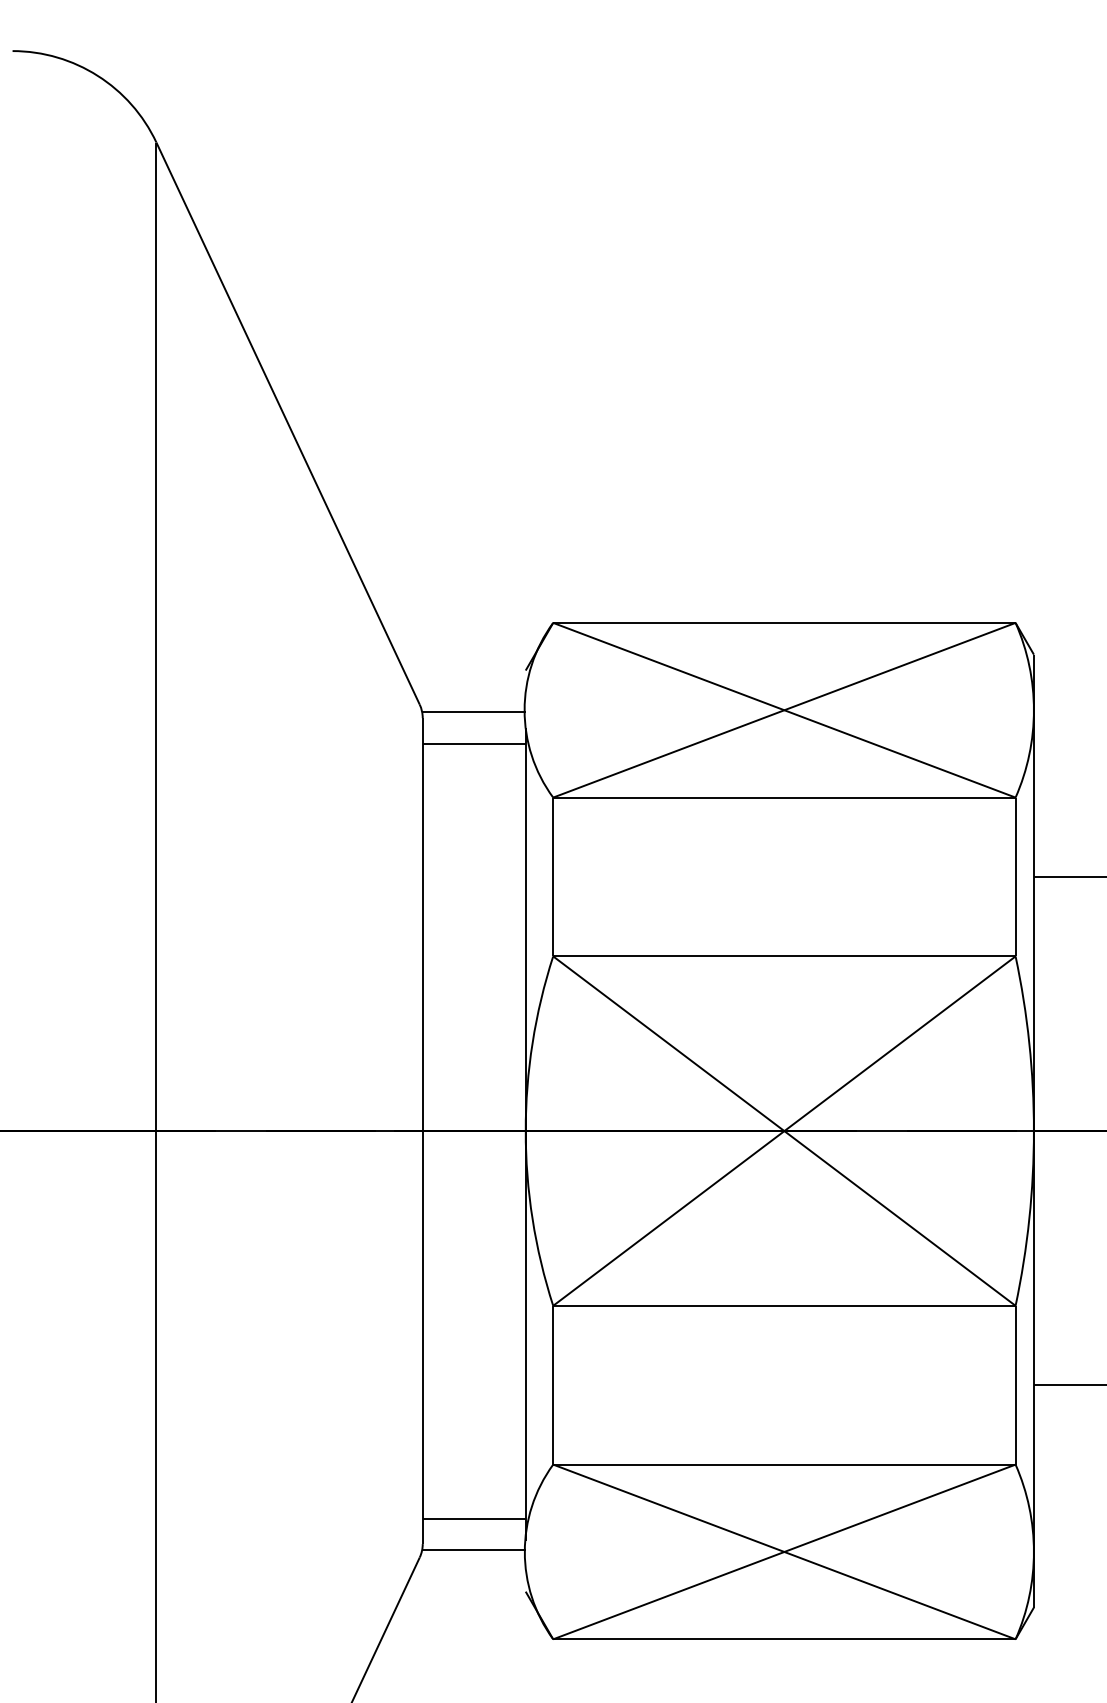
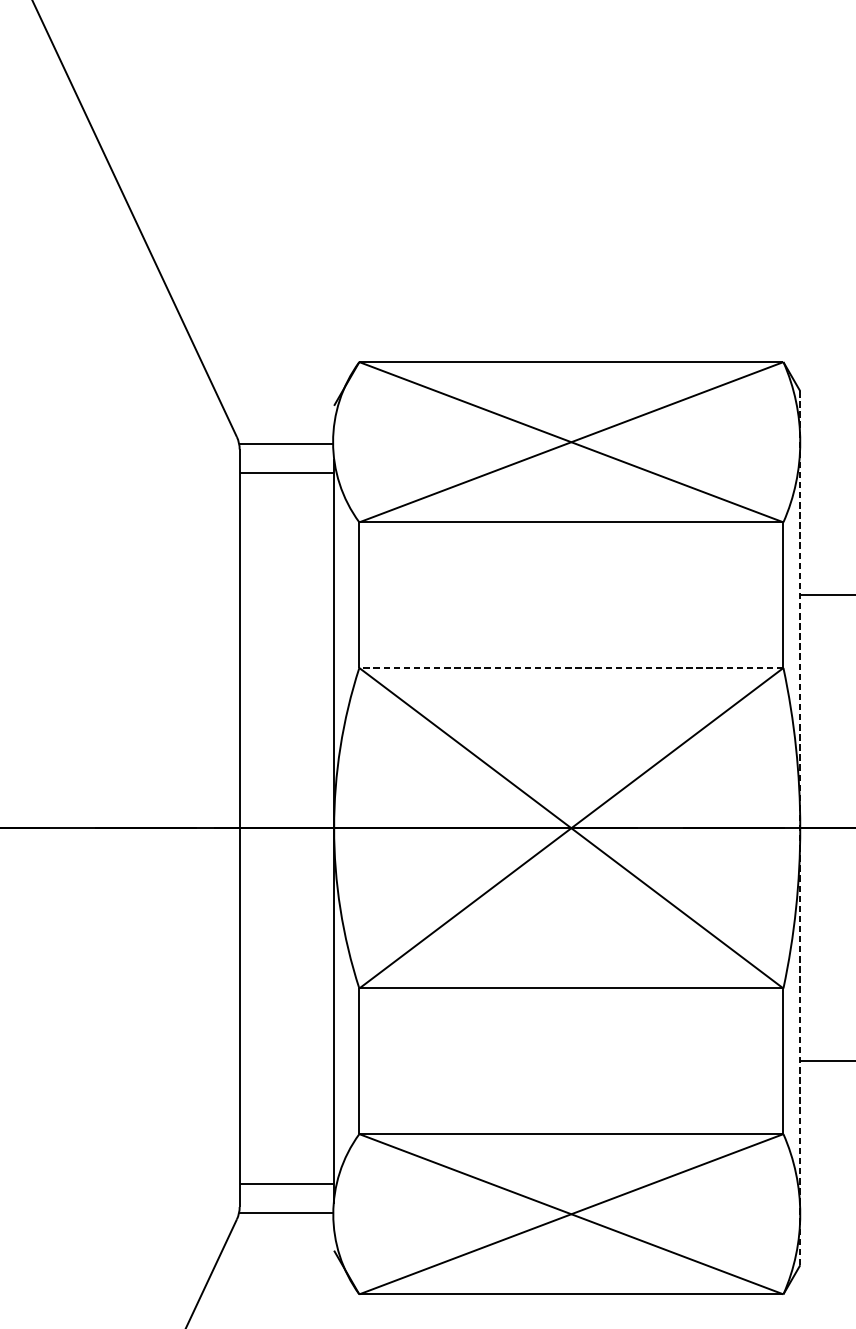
line: (783, 956) -> (570, 668), solid -> dashed
line: (1033, 1130) -> (799, 827), solid -> dashed

